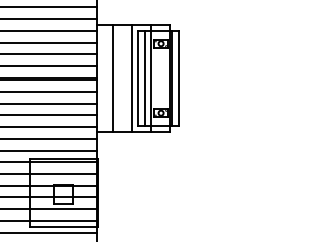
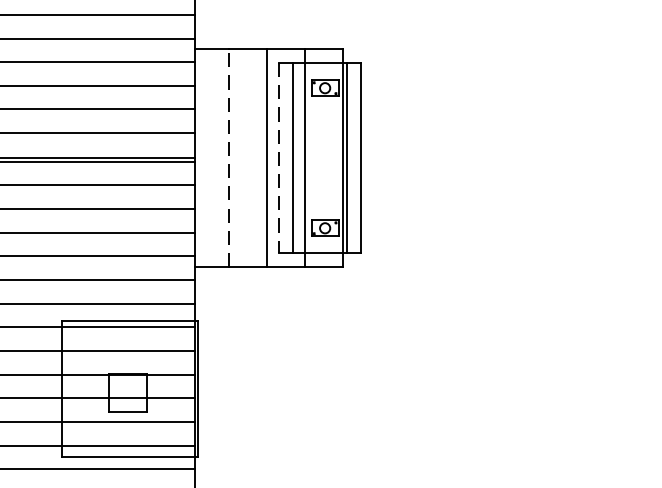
line: (113, 78) -> (229, 158), solid -> dashed
line: (138, 78) -> (279, 158), solid -> dashed

